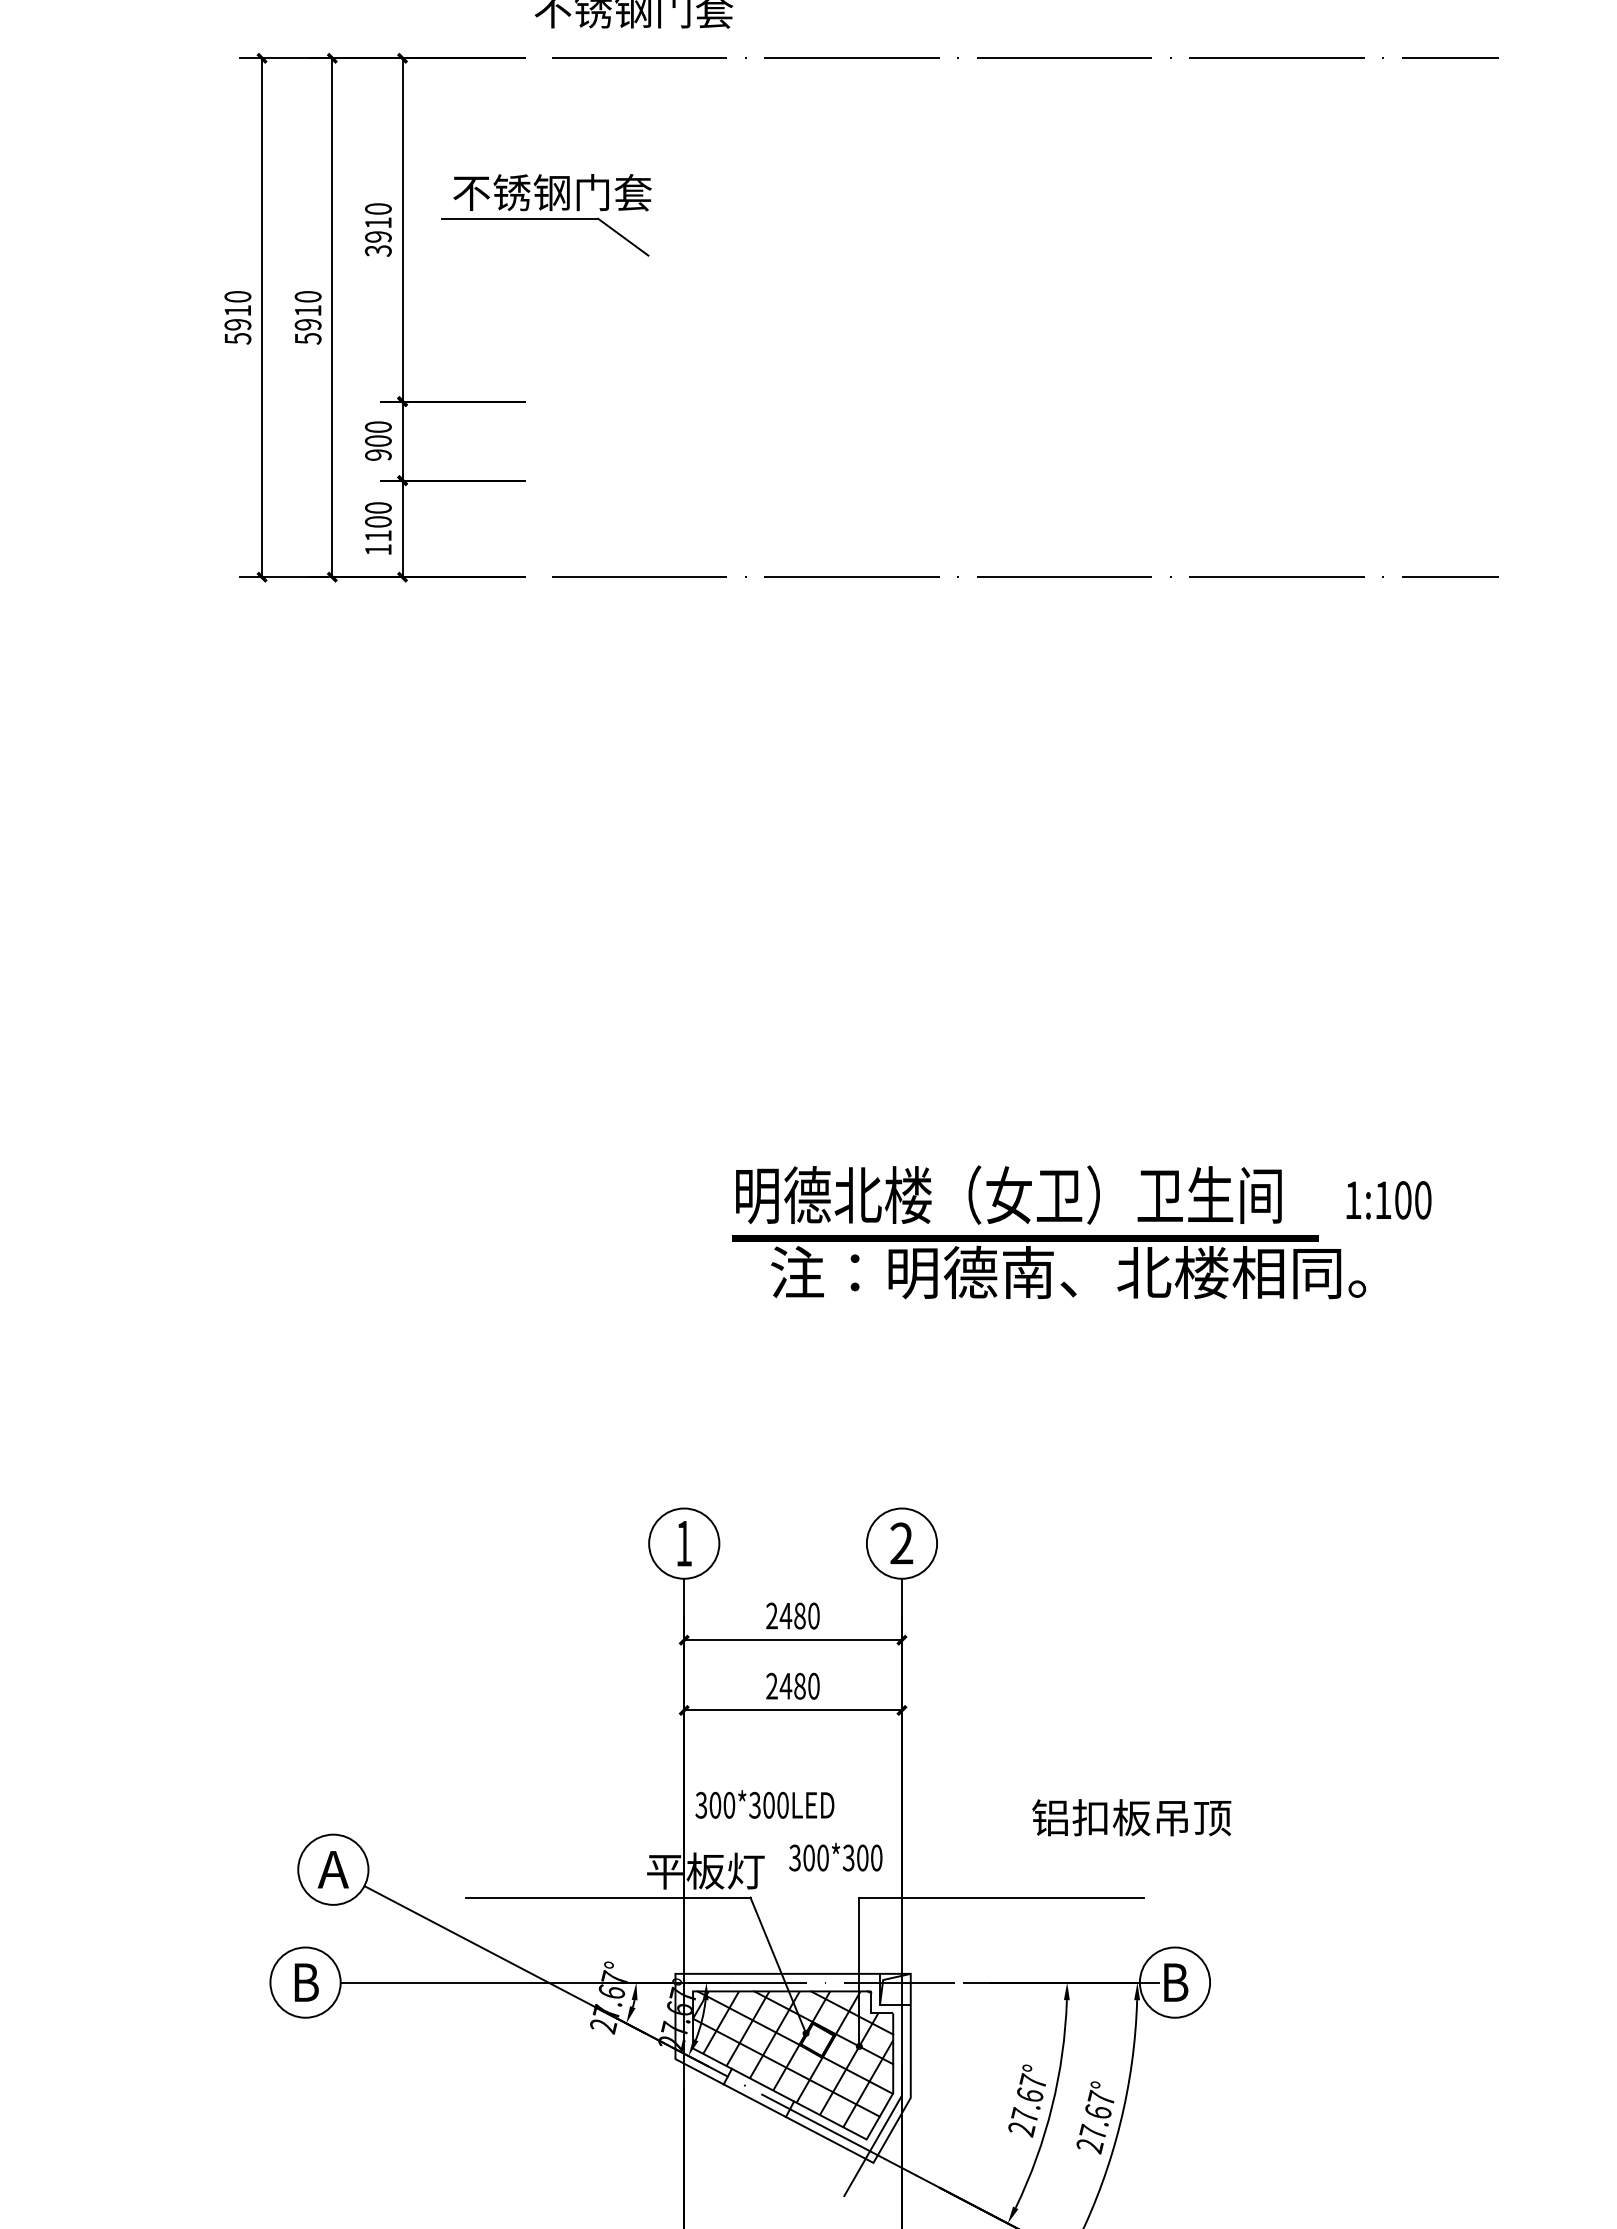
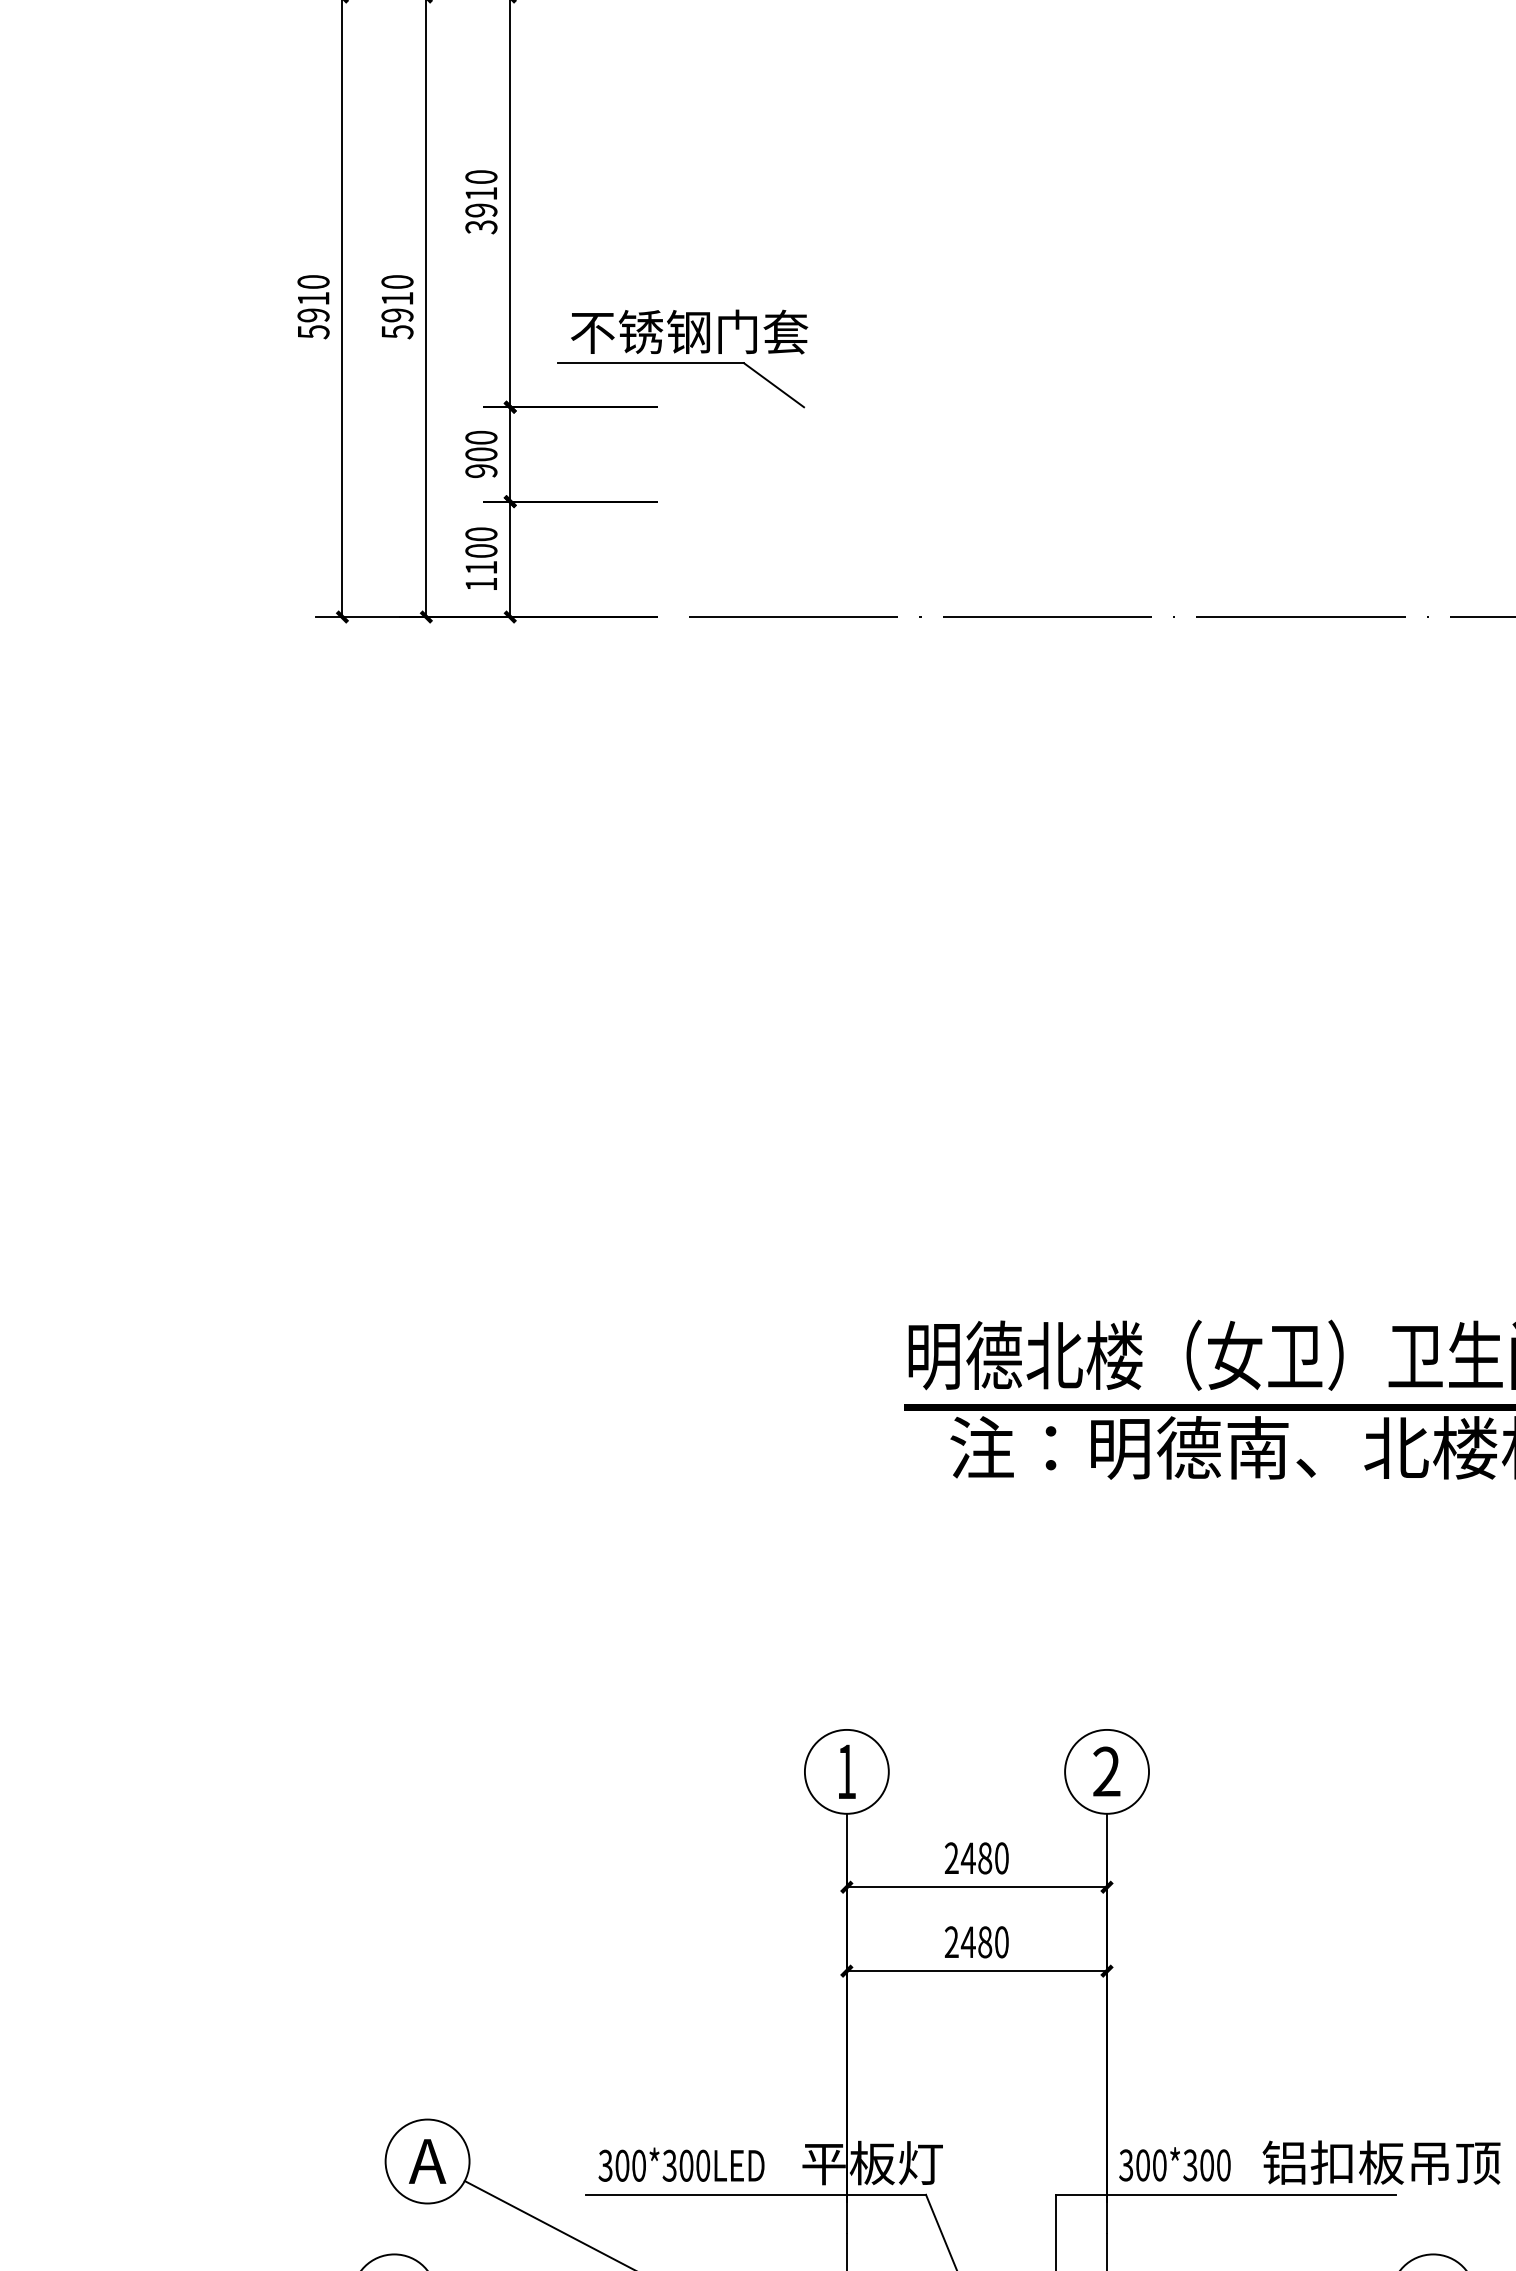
part: (546, 215) -> (682, 359), moved
text: (764, 1804) -> (681, 2164), moved
text: (1131, 1817) -> (1381, 2162), moved
text: (835, 1856) -> (1174, 2163), moved

